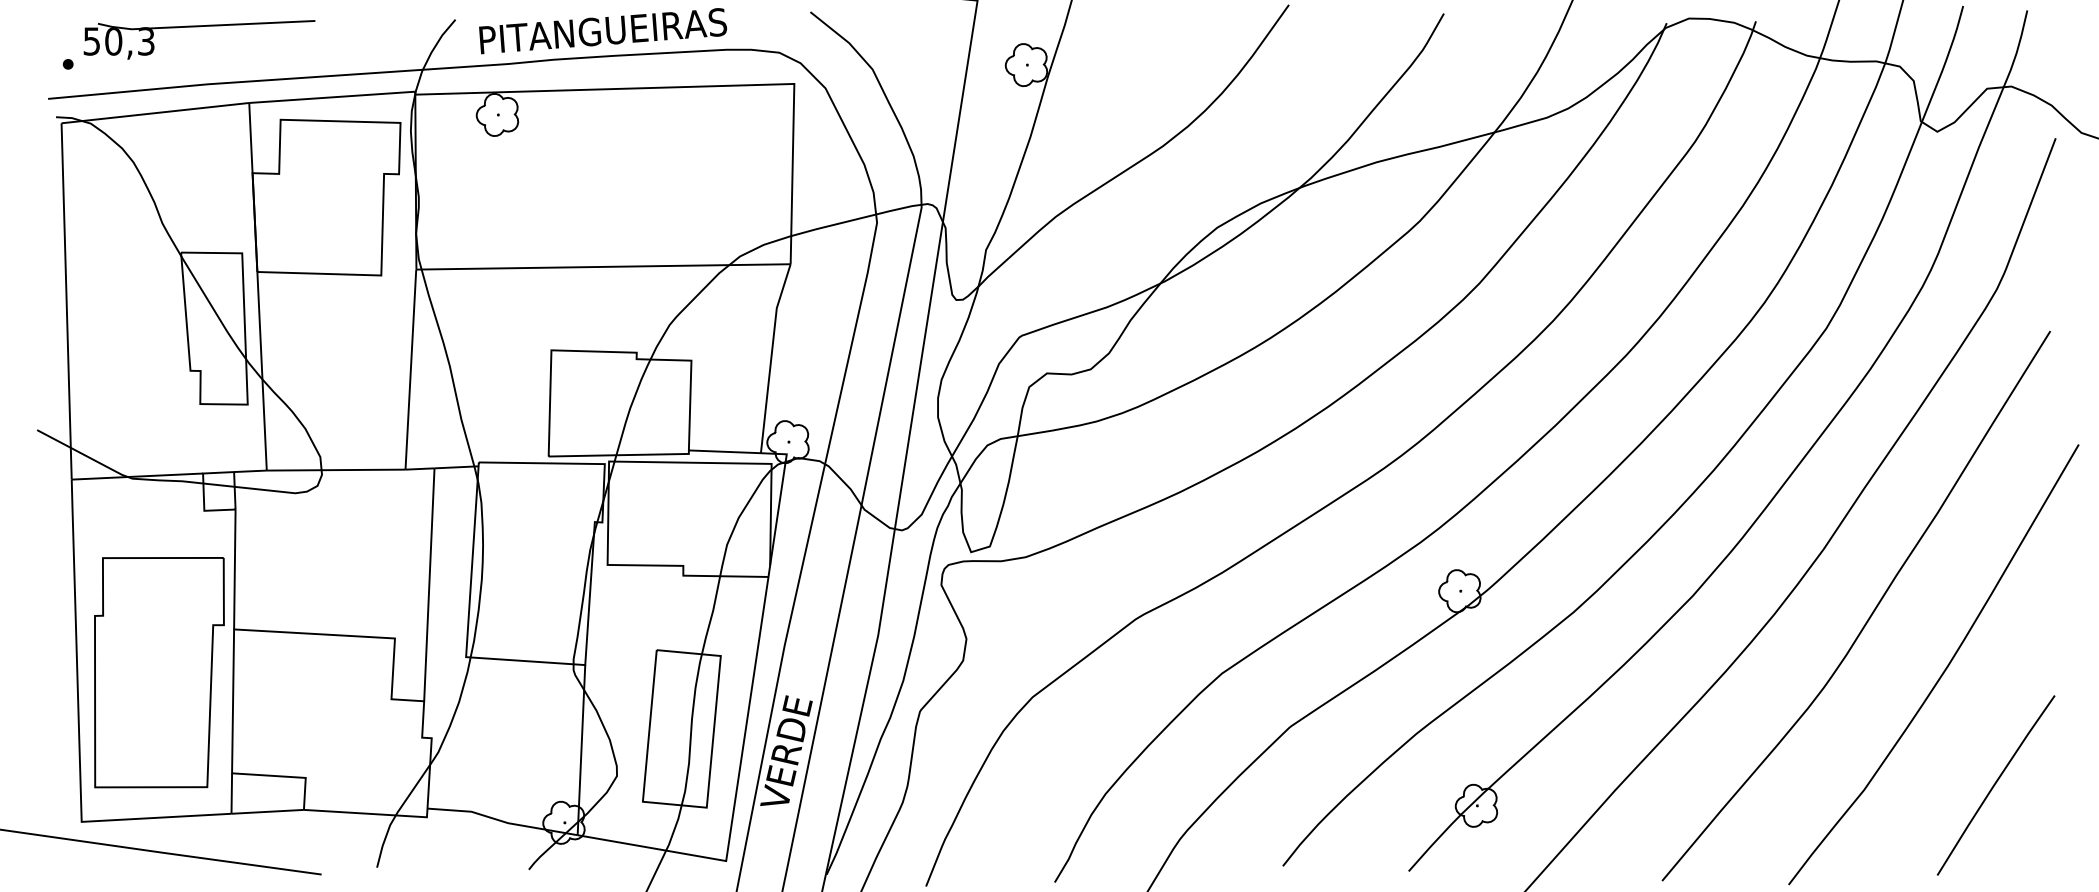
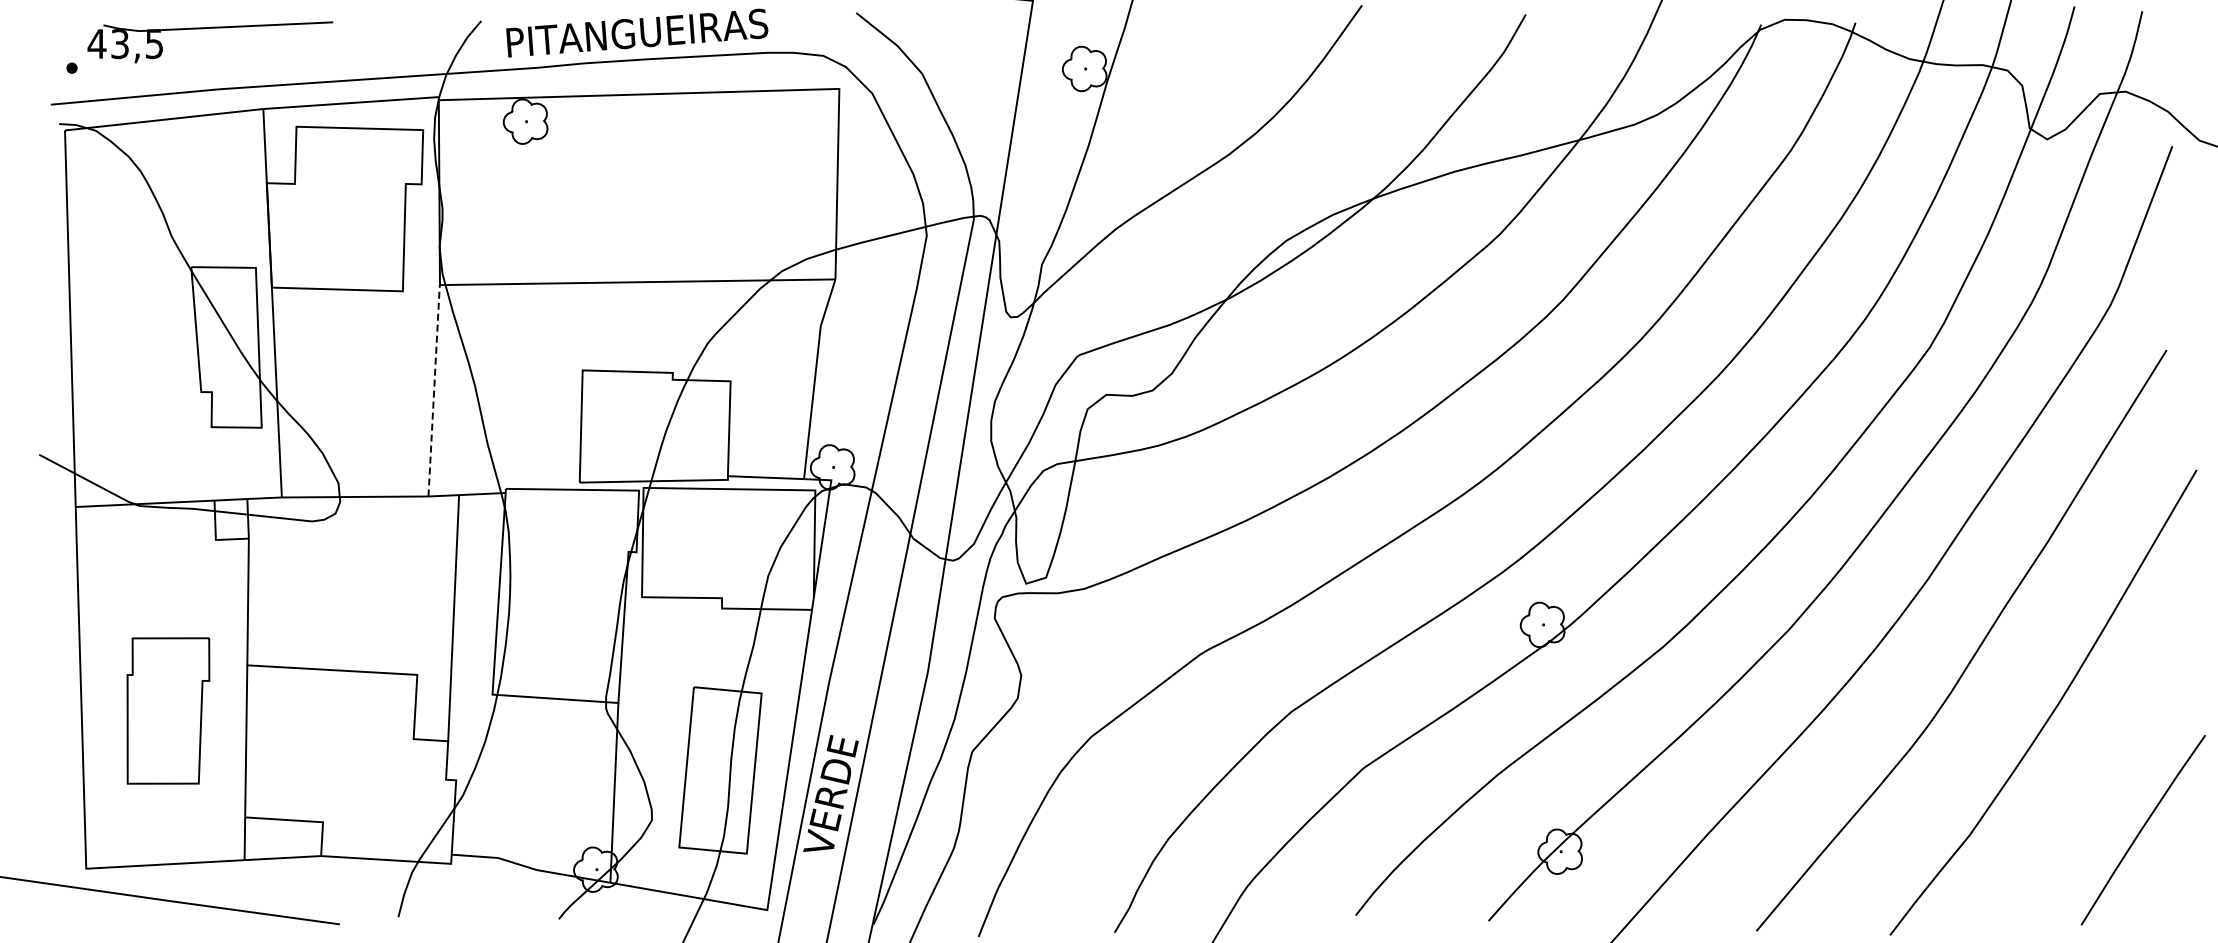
text: (118, 40) -> (125, 43), 50,3 -> 43,5
line: (411, 369) -> (434, 390), solid -> dashed
part: (159, 672) -> (168, 710), size x0.6
line: (1995, 785) -> (2142, 830), moved

